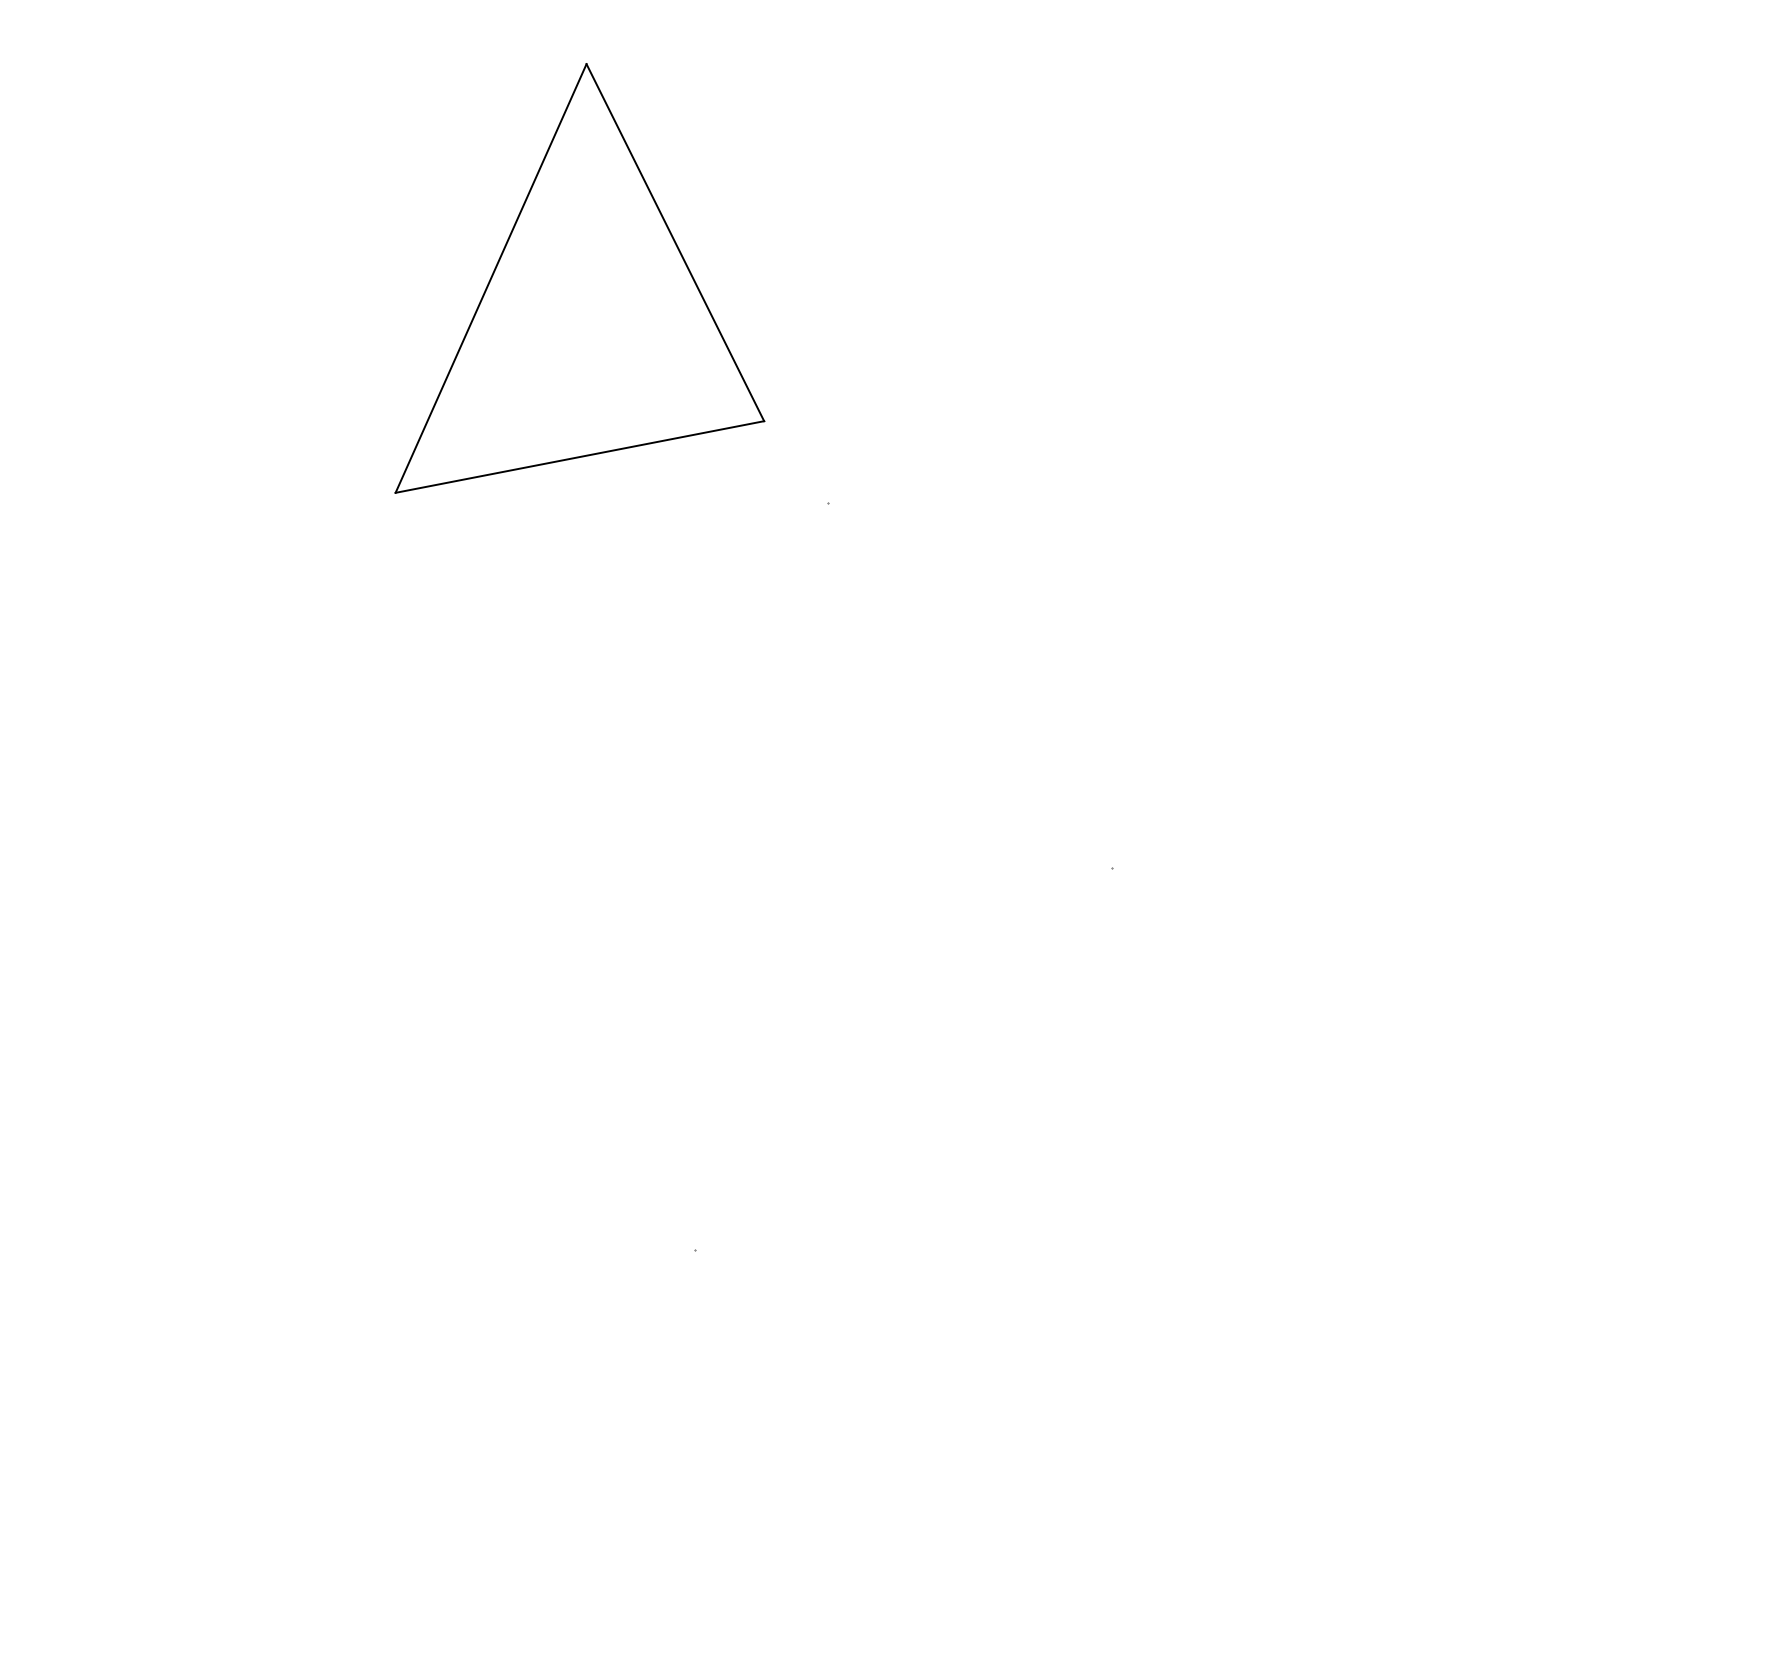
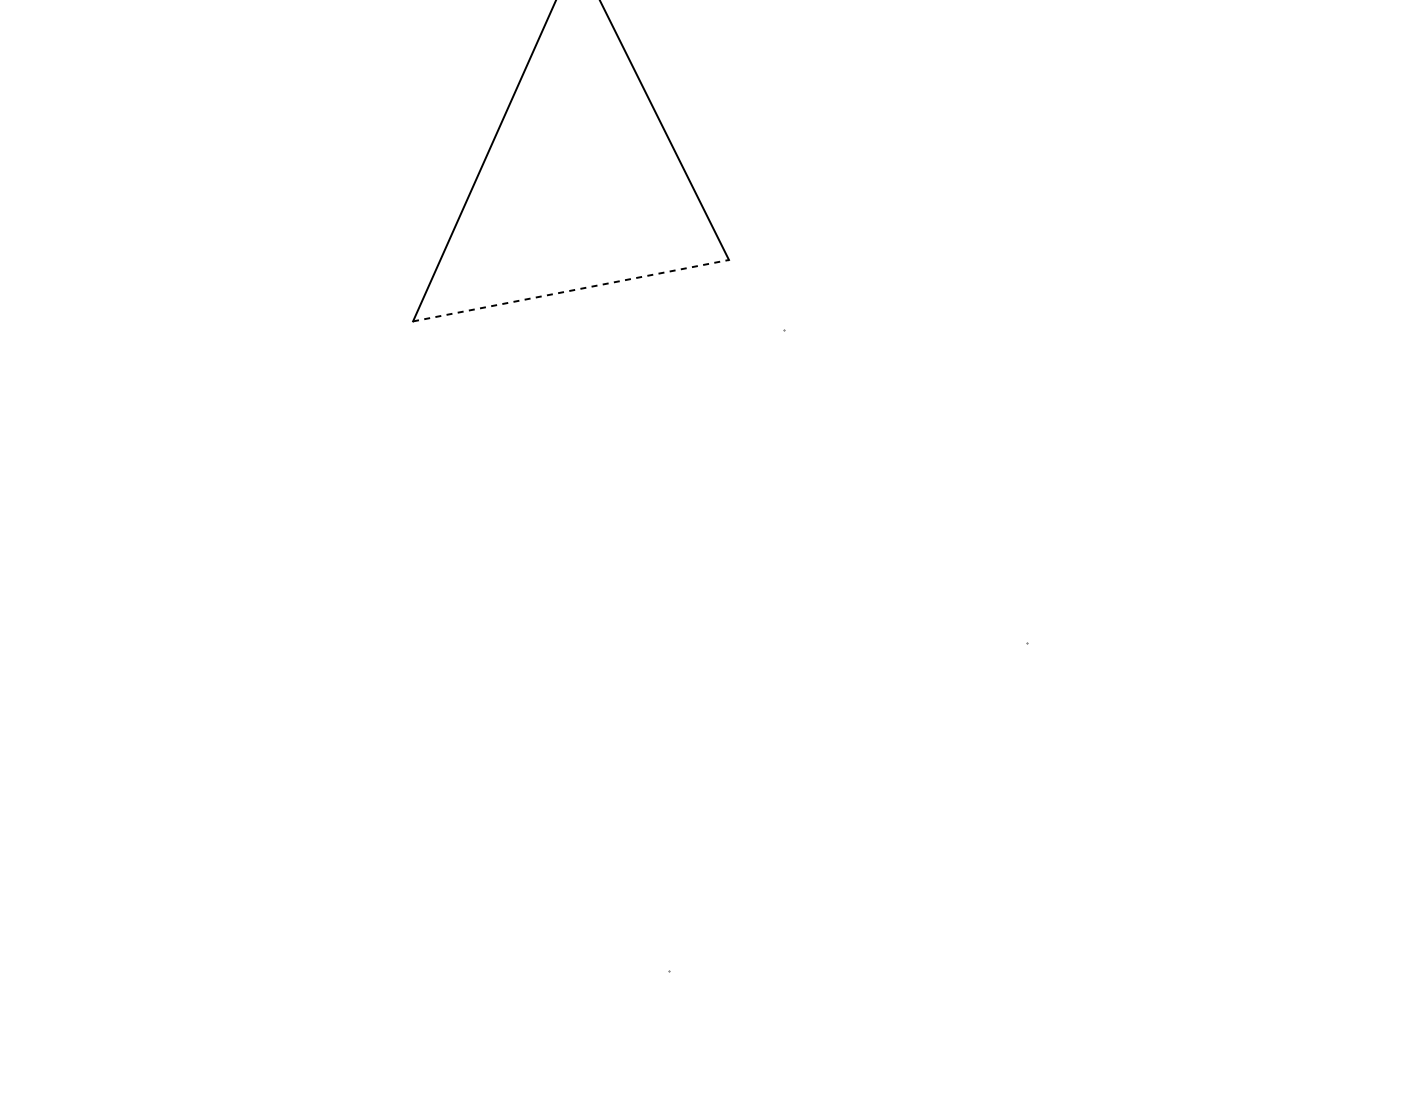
line: (579, 457) -> (570, 291), solid -> dashed

